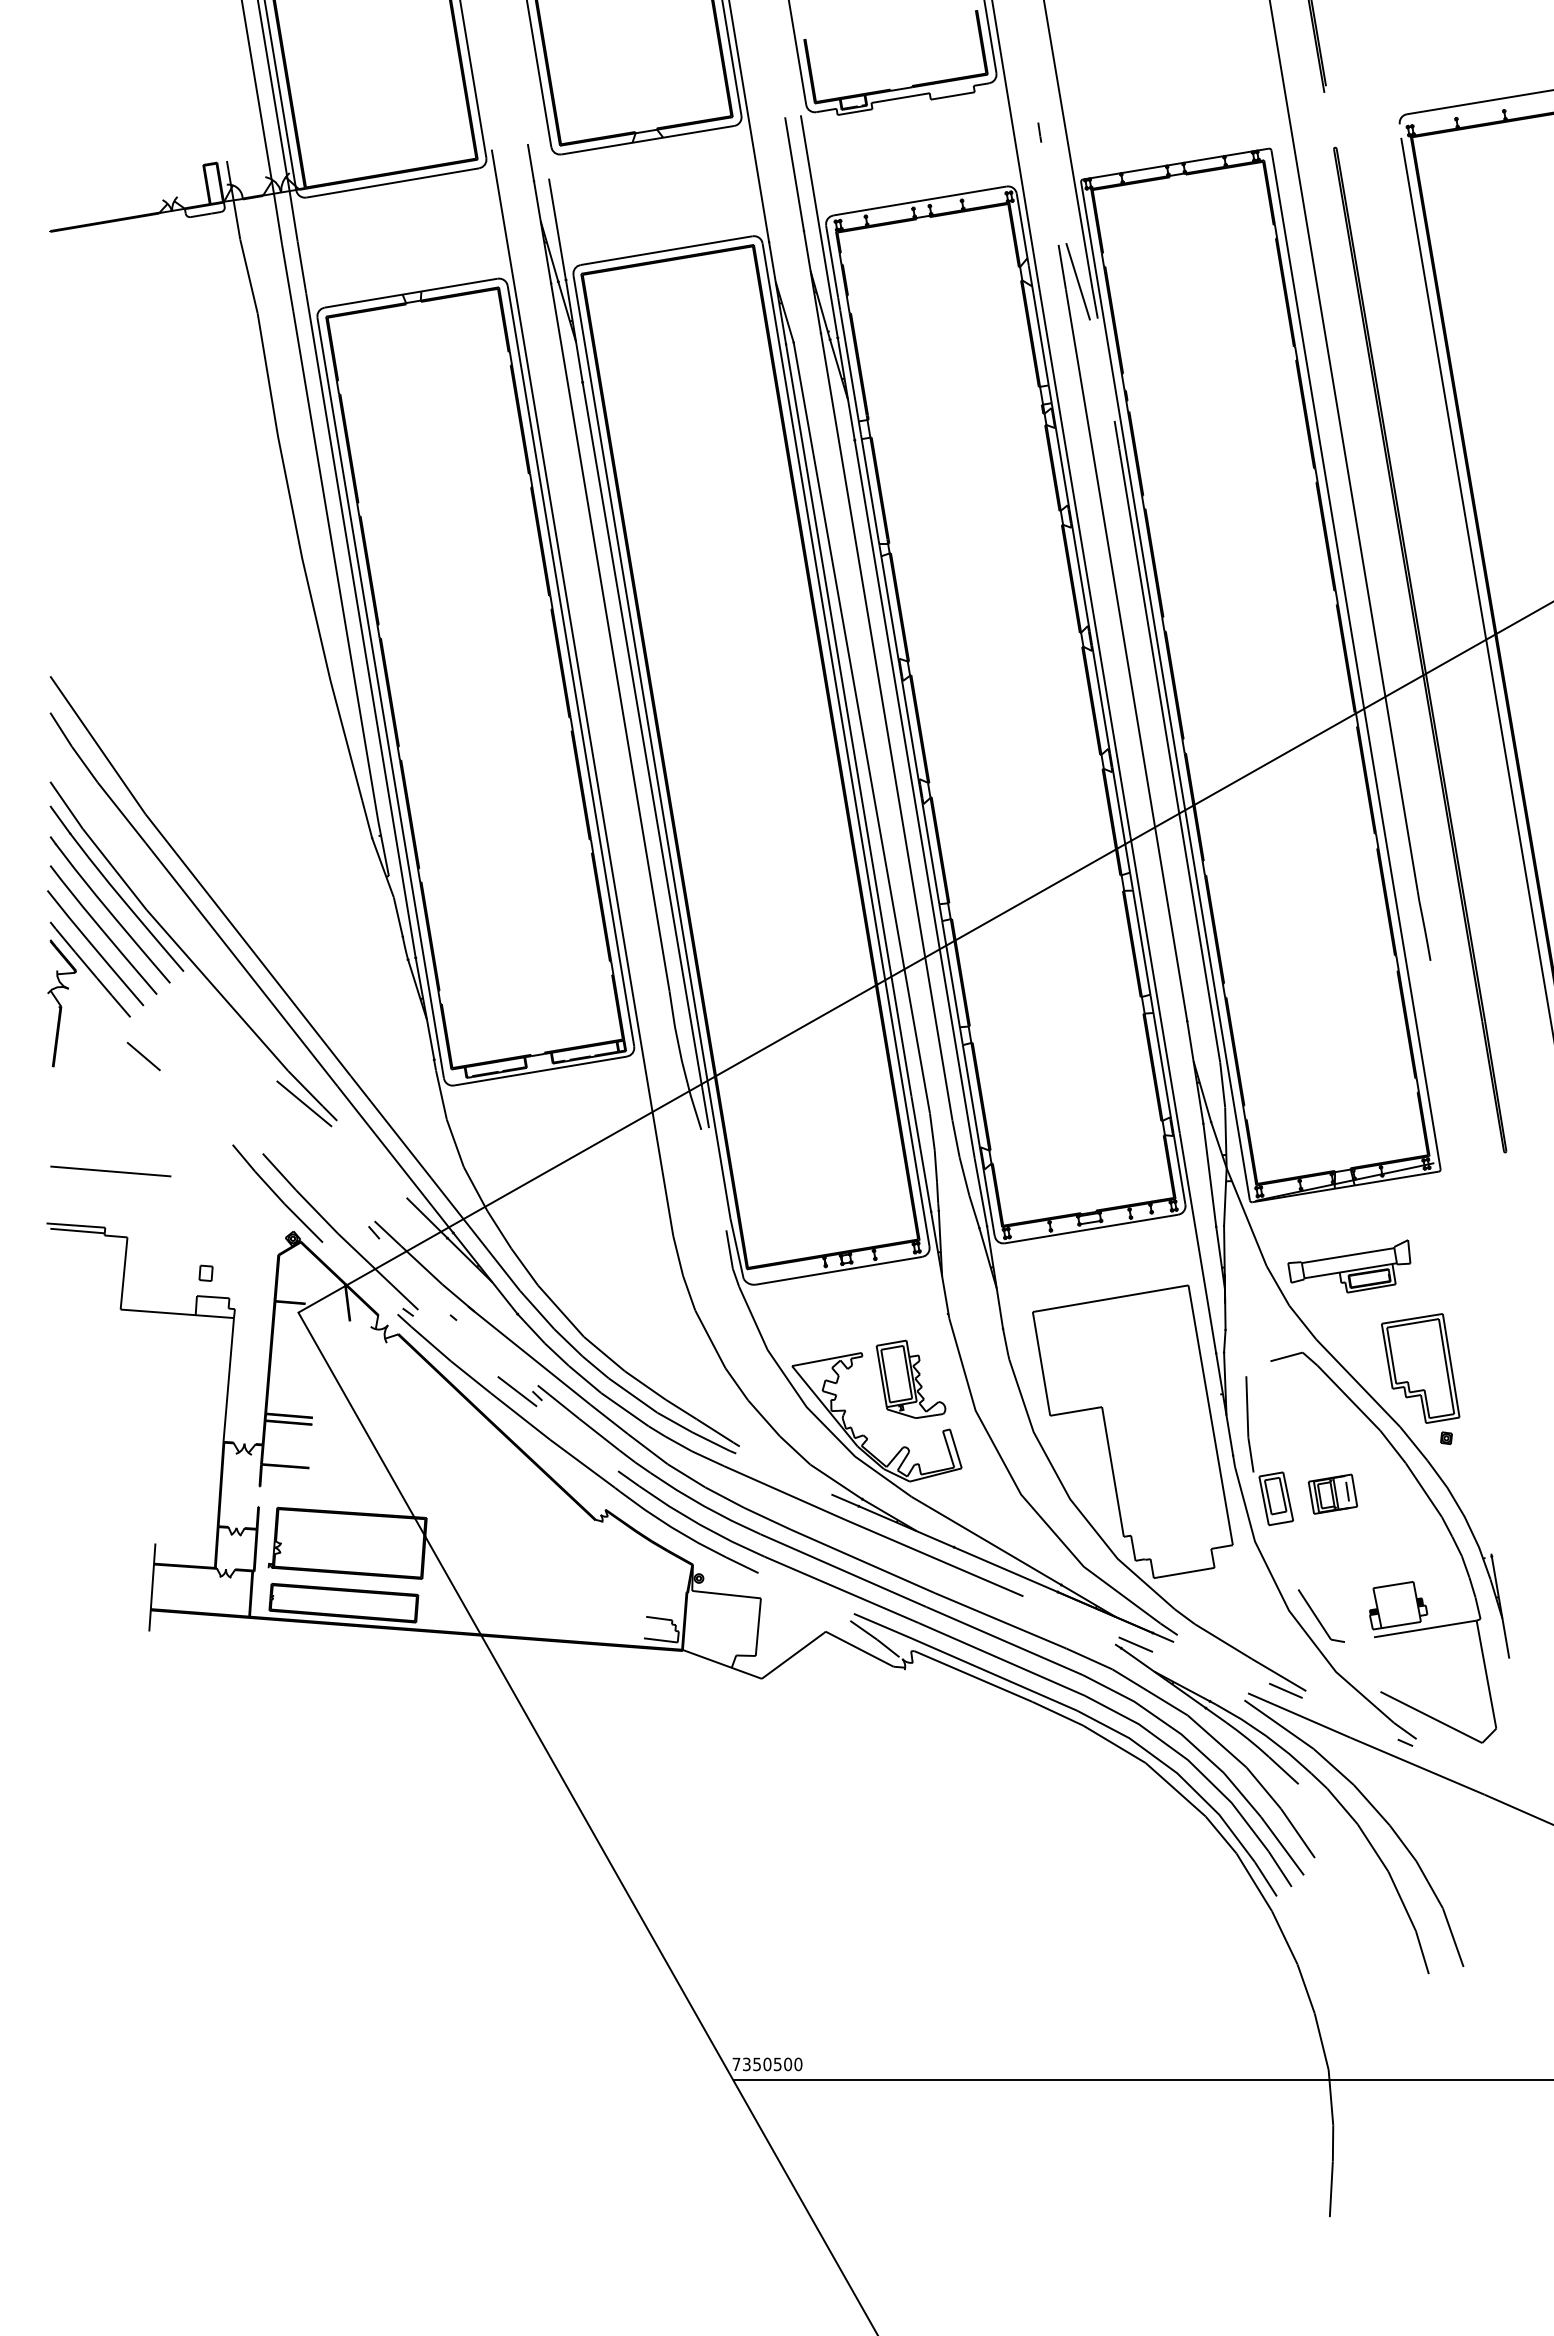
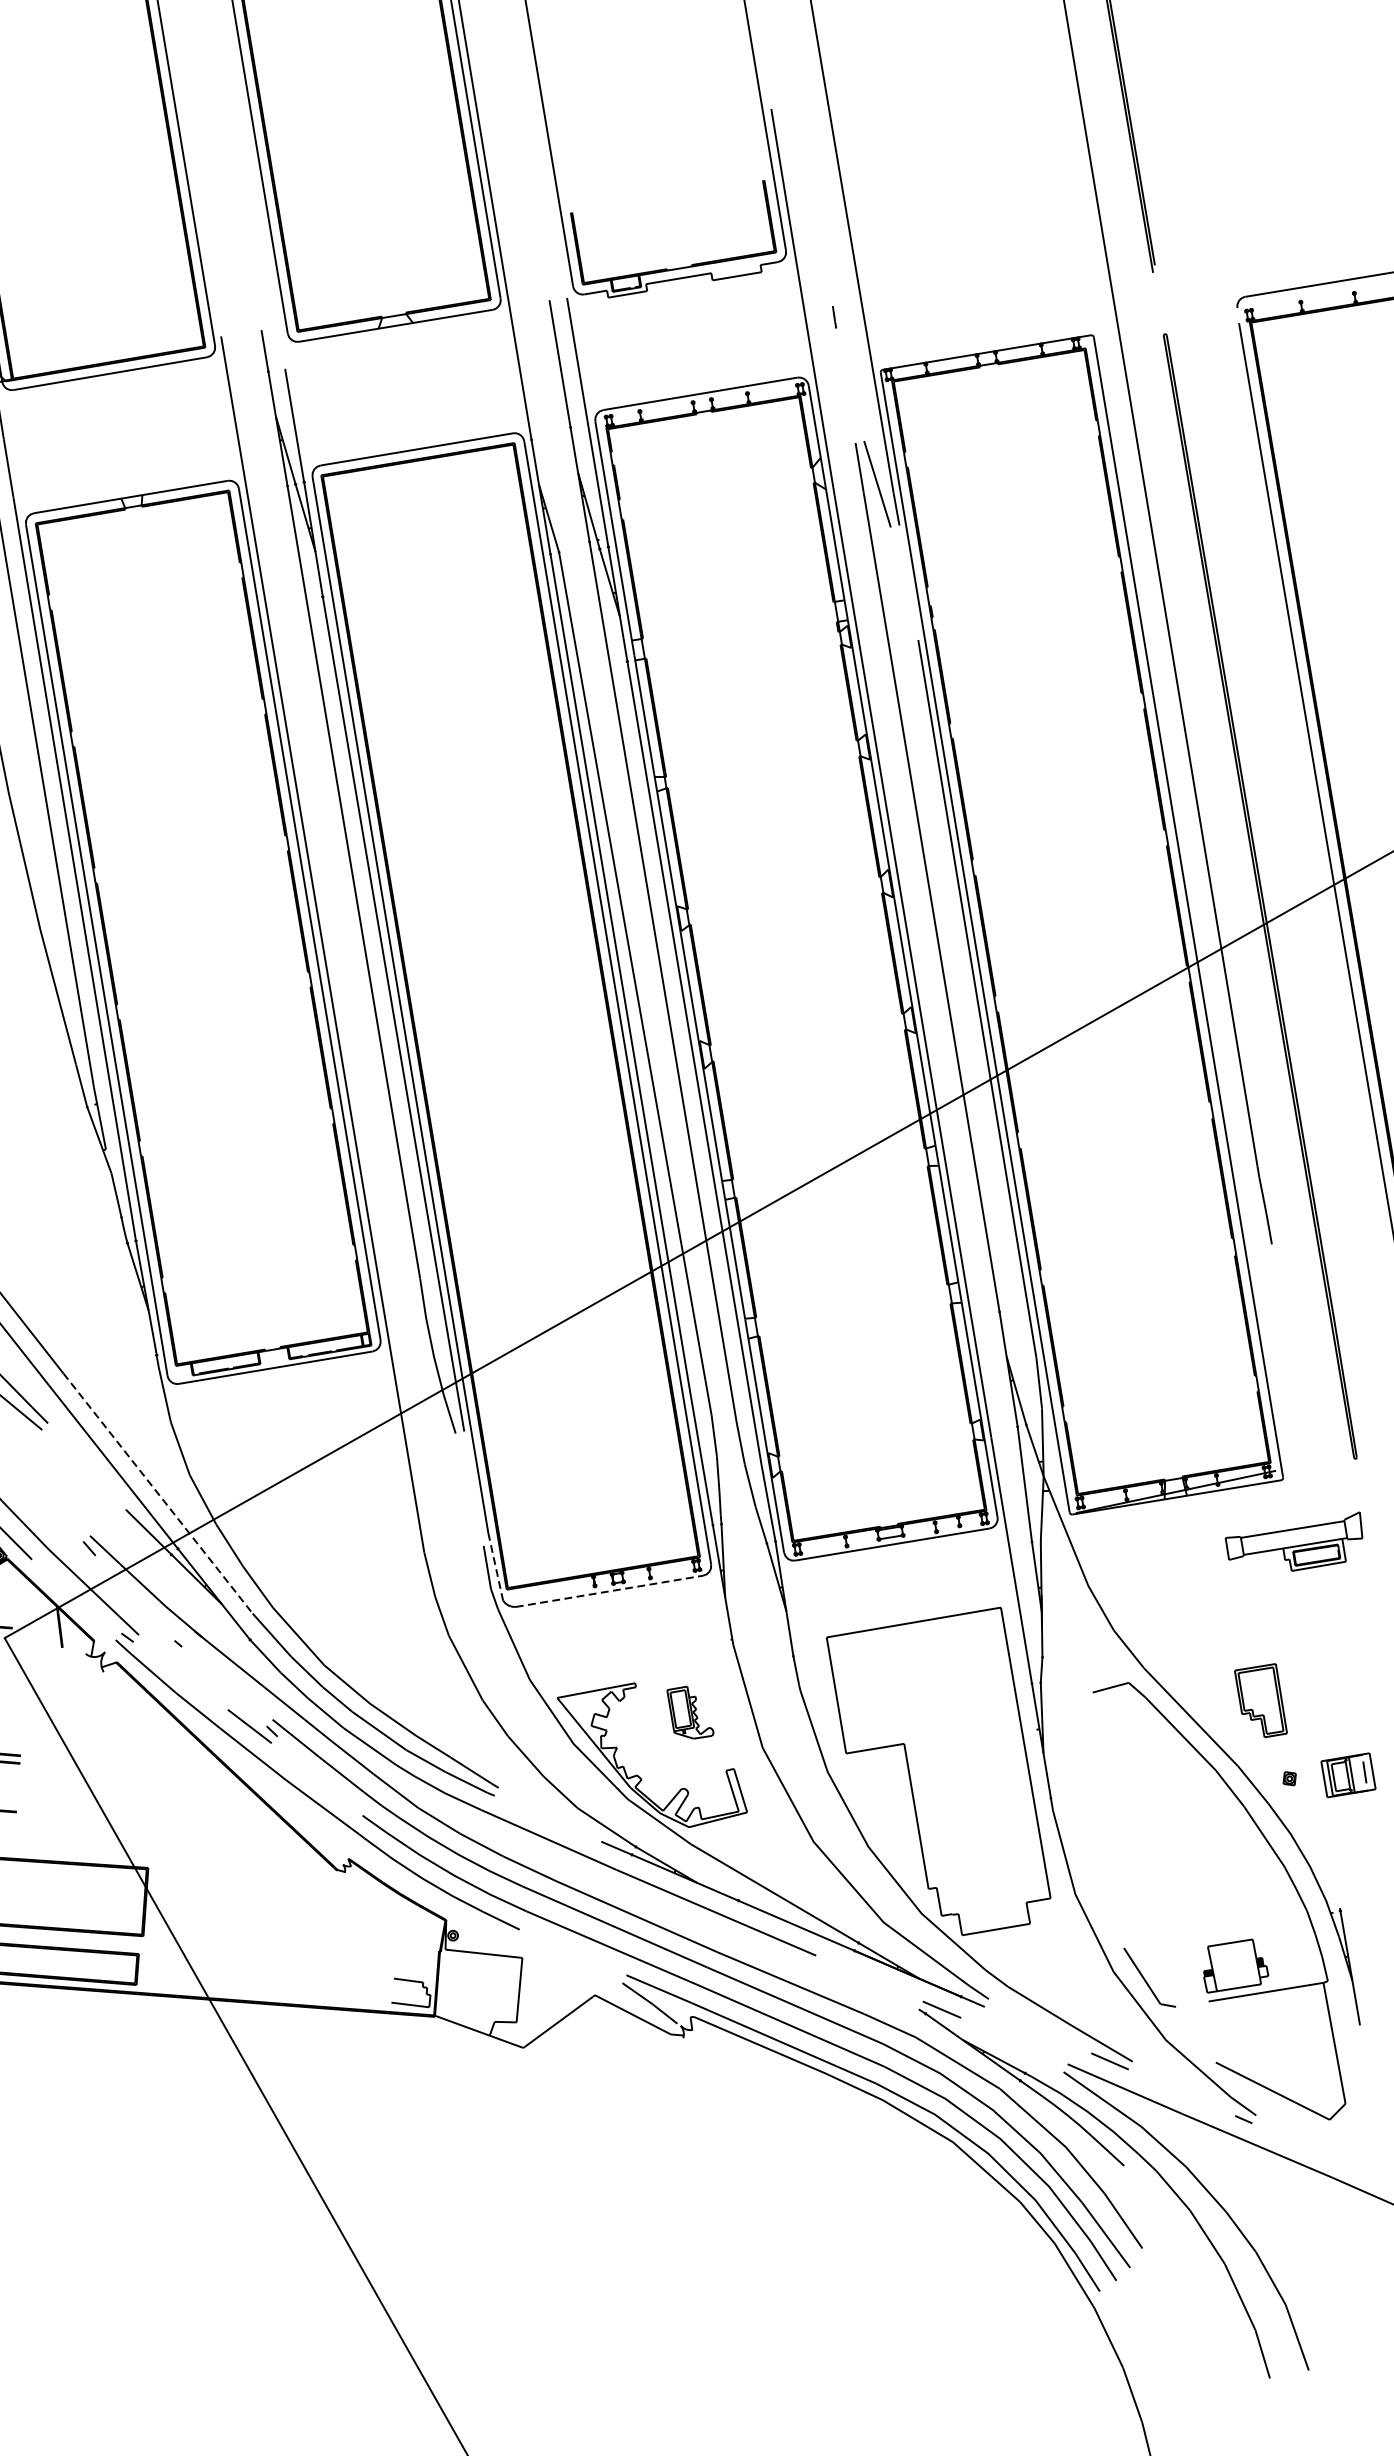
line: (435, 1183) -> (158, 1493), solid -> dashed
line: (737, 1249) -> (496, 1567), solid -> dashed
part: (1349, 1266) -> (1294, 1541), moved
line: (838, 1270) -> (609, 1590), solid -> dashed
part: (1420, 1368) -> (1260, 1700), size x0.6
part: (910, 1378) -> (689, 1711), size x0.6
part: (1252, 1456) -> (1072, 1799), removed
part: (1332, 1493) -> (1347, 1774), moved

